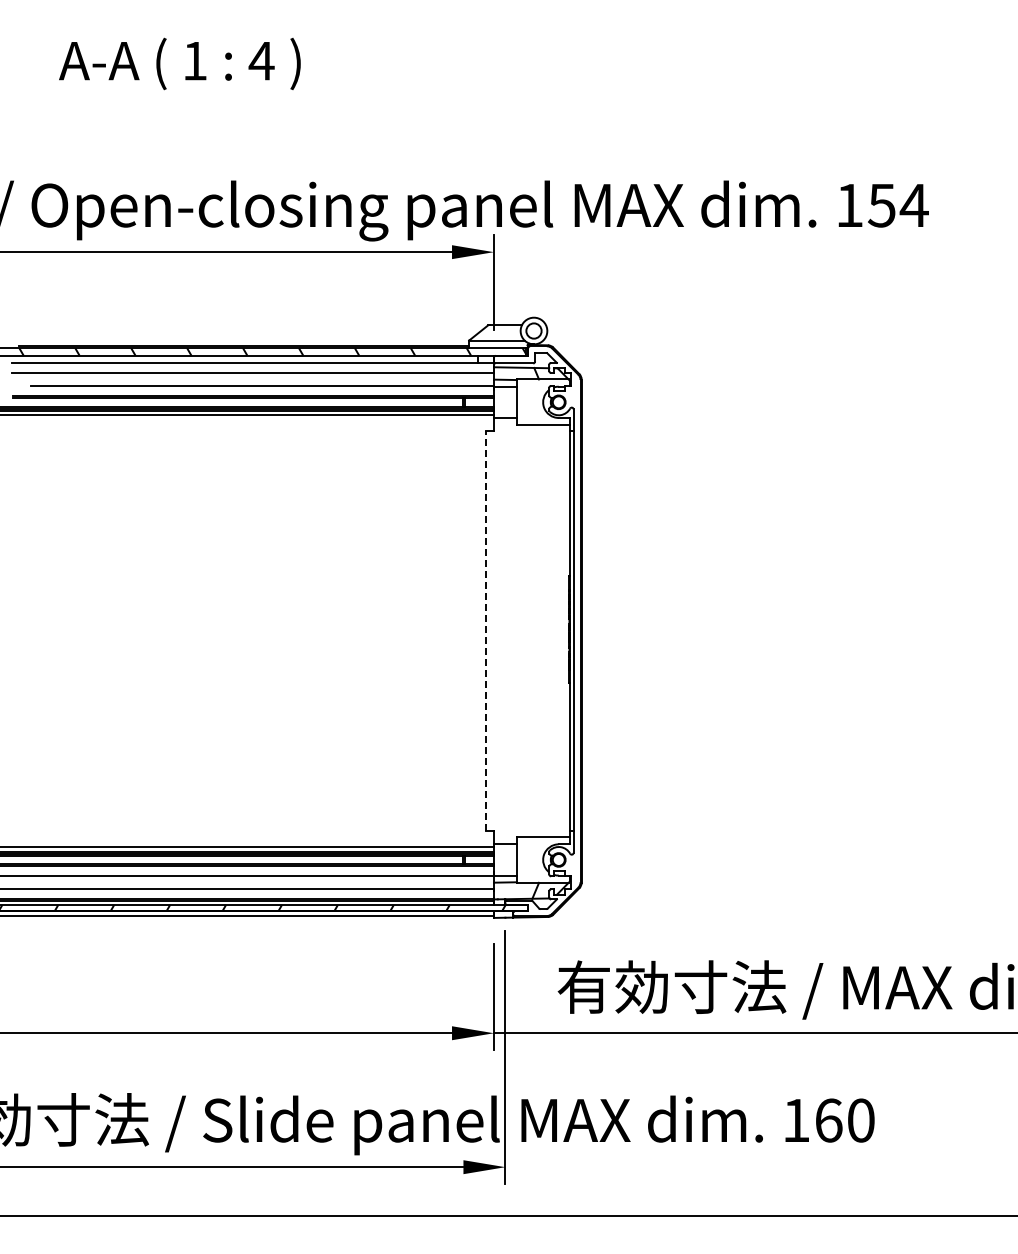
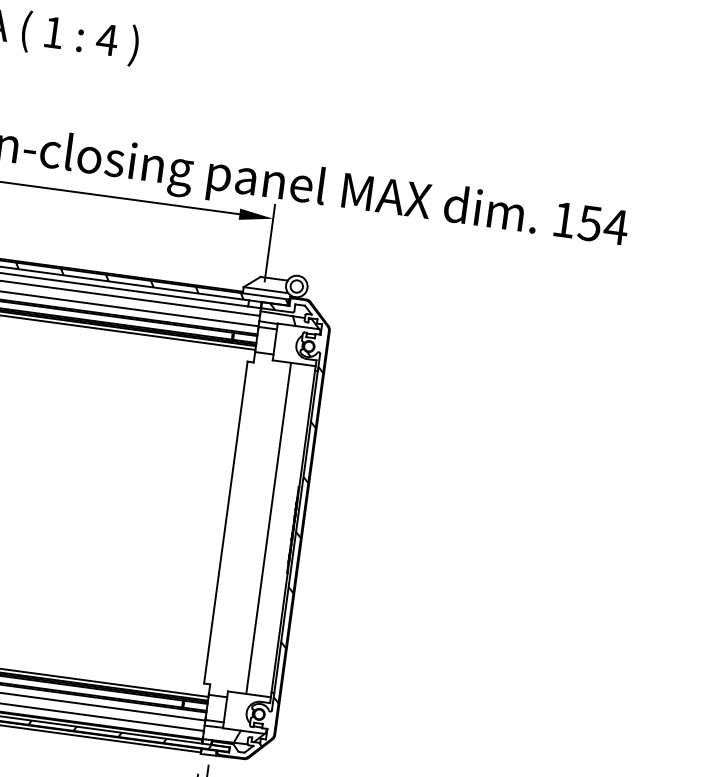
line: (486, 630) -> (226, 522), dashed -> solid
line: (539, 631) -> (268, 528), added
hatch: (541, 635) -> (269, 532), added

